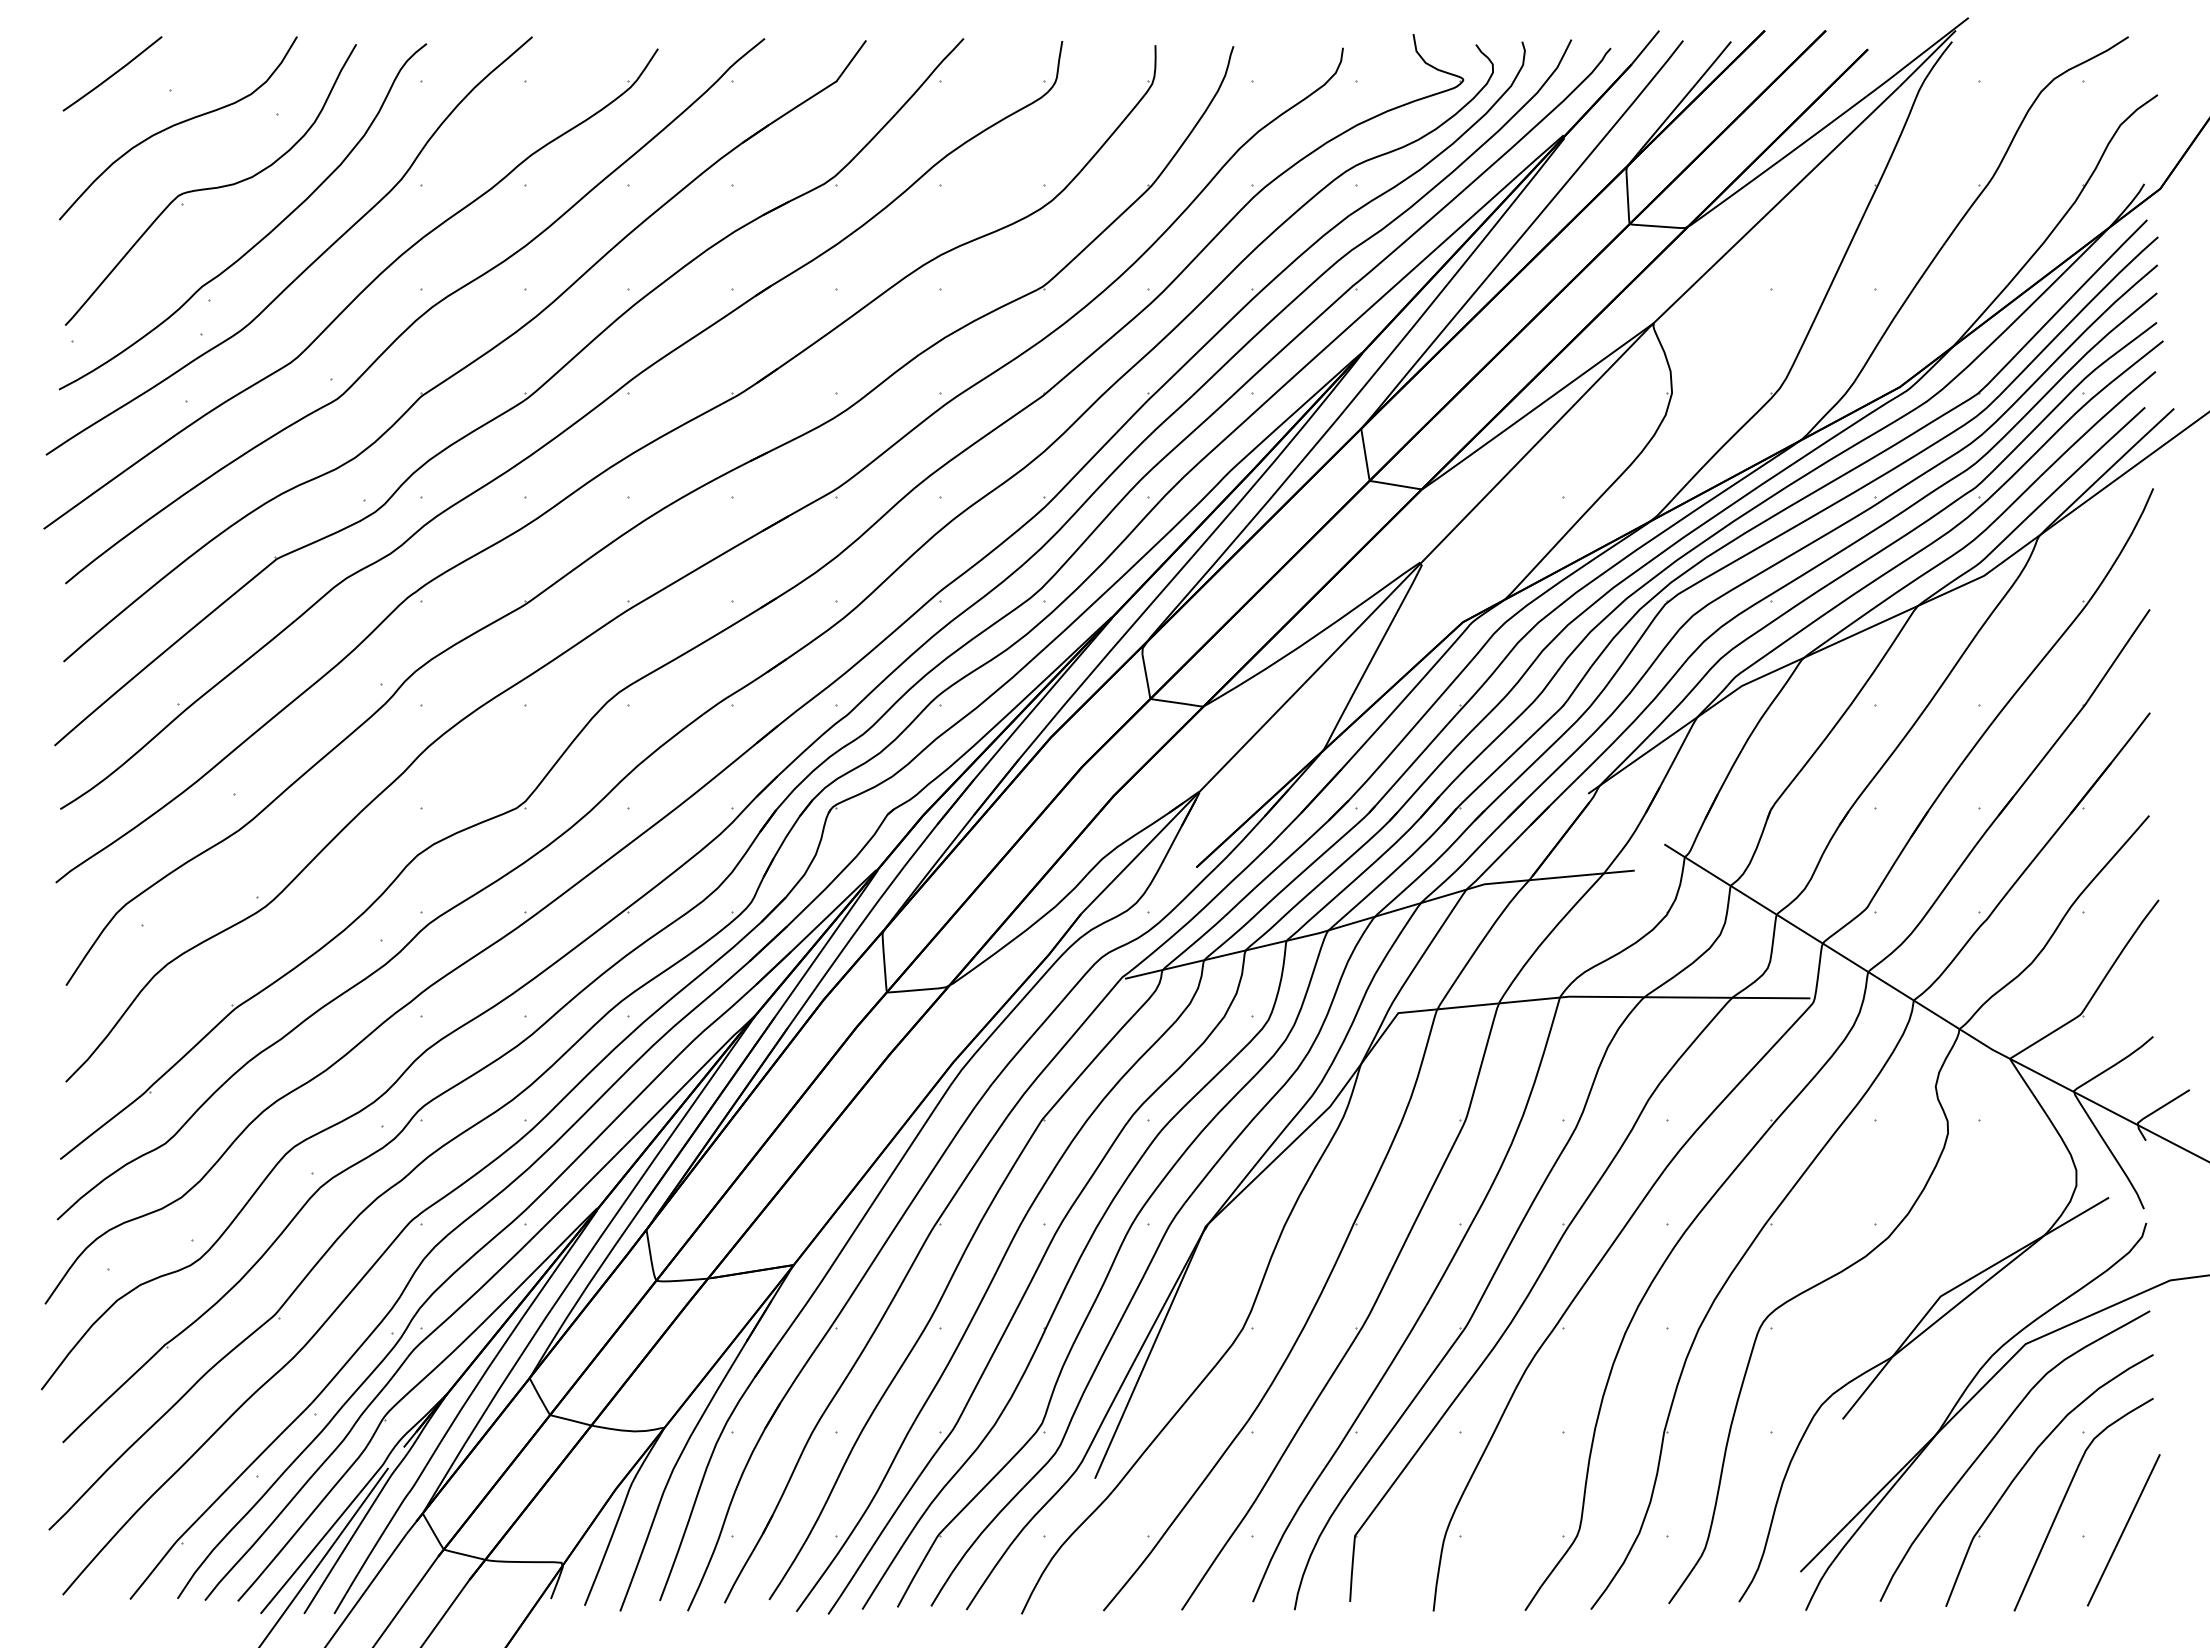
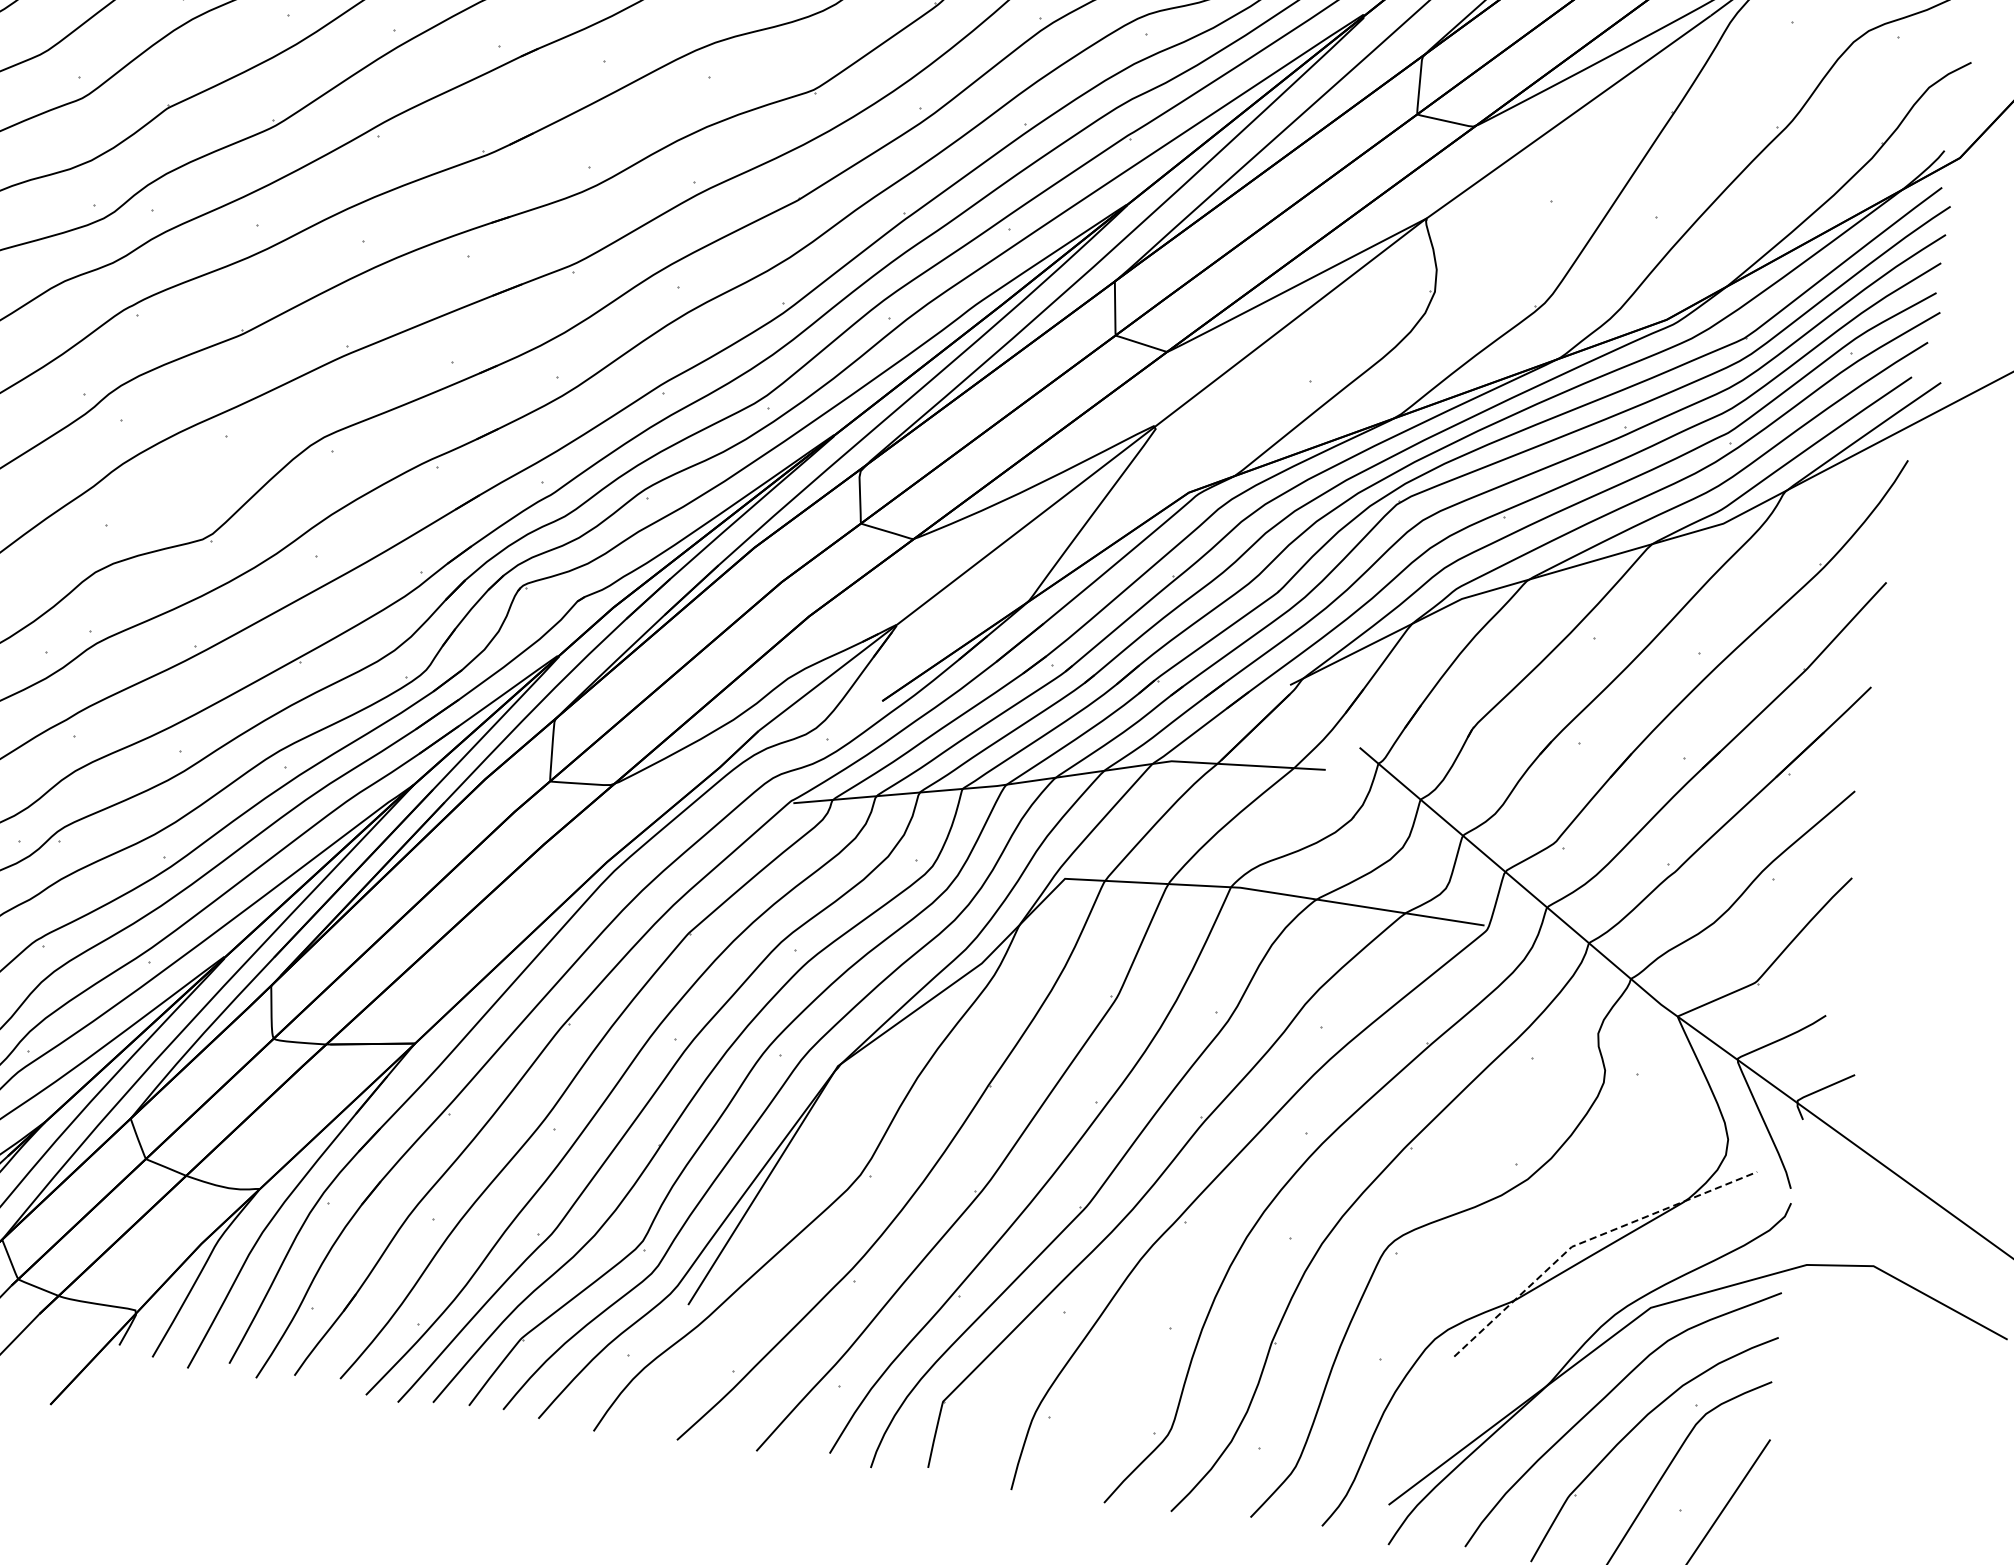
line: (1956, 1286) -> (1589, 1239), solid -> dashed

